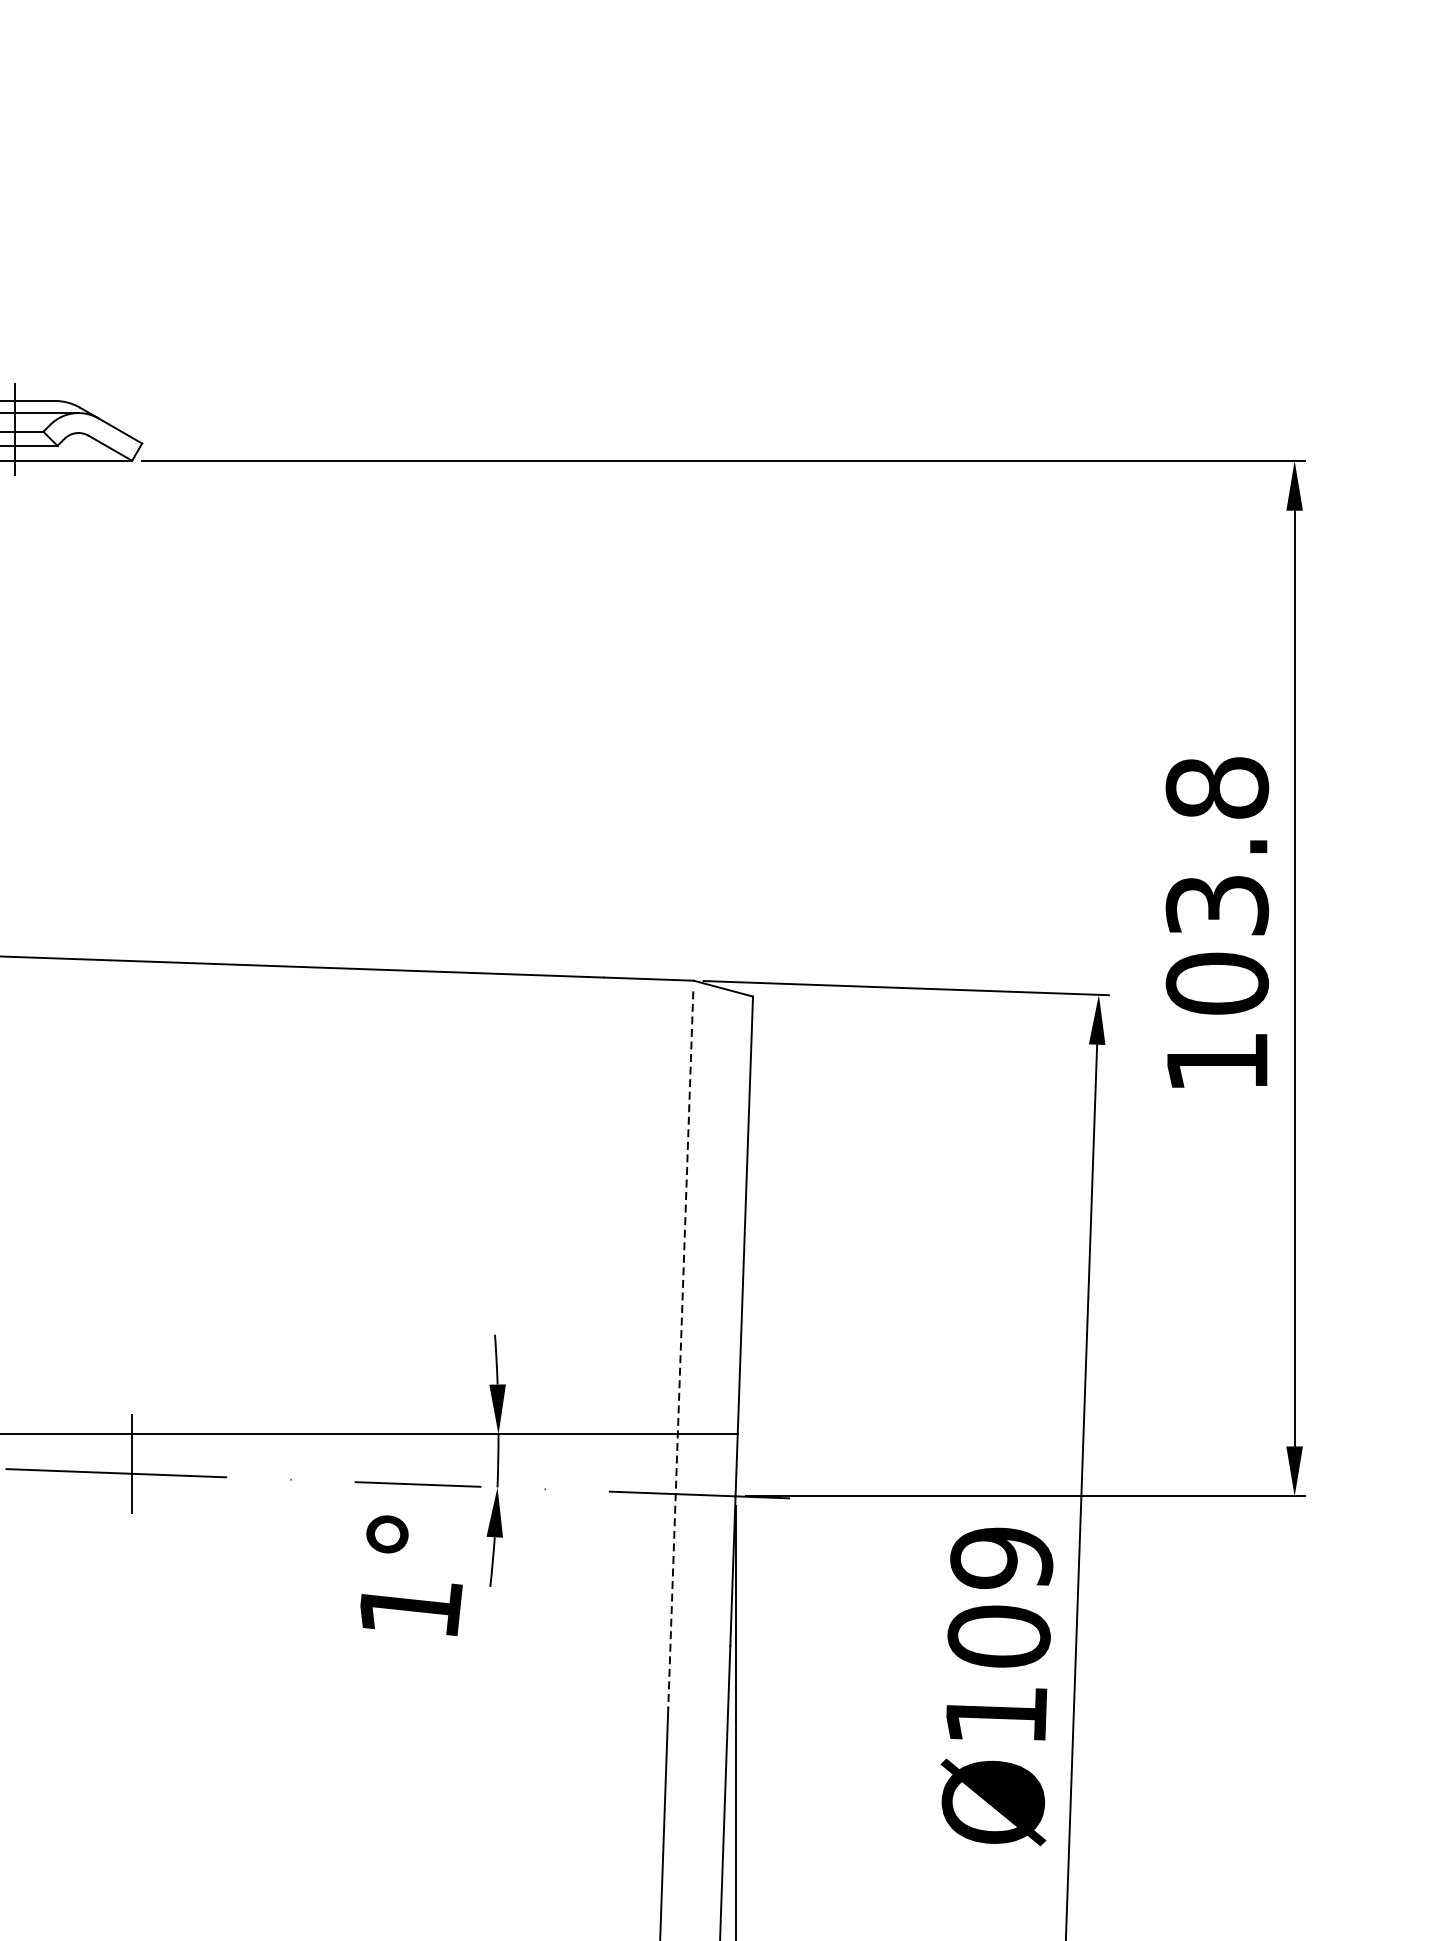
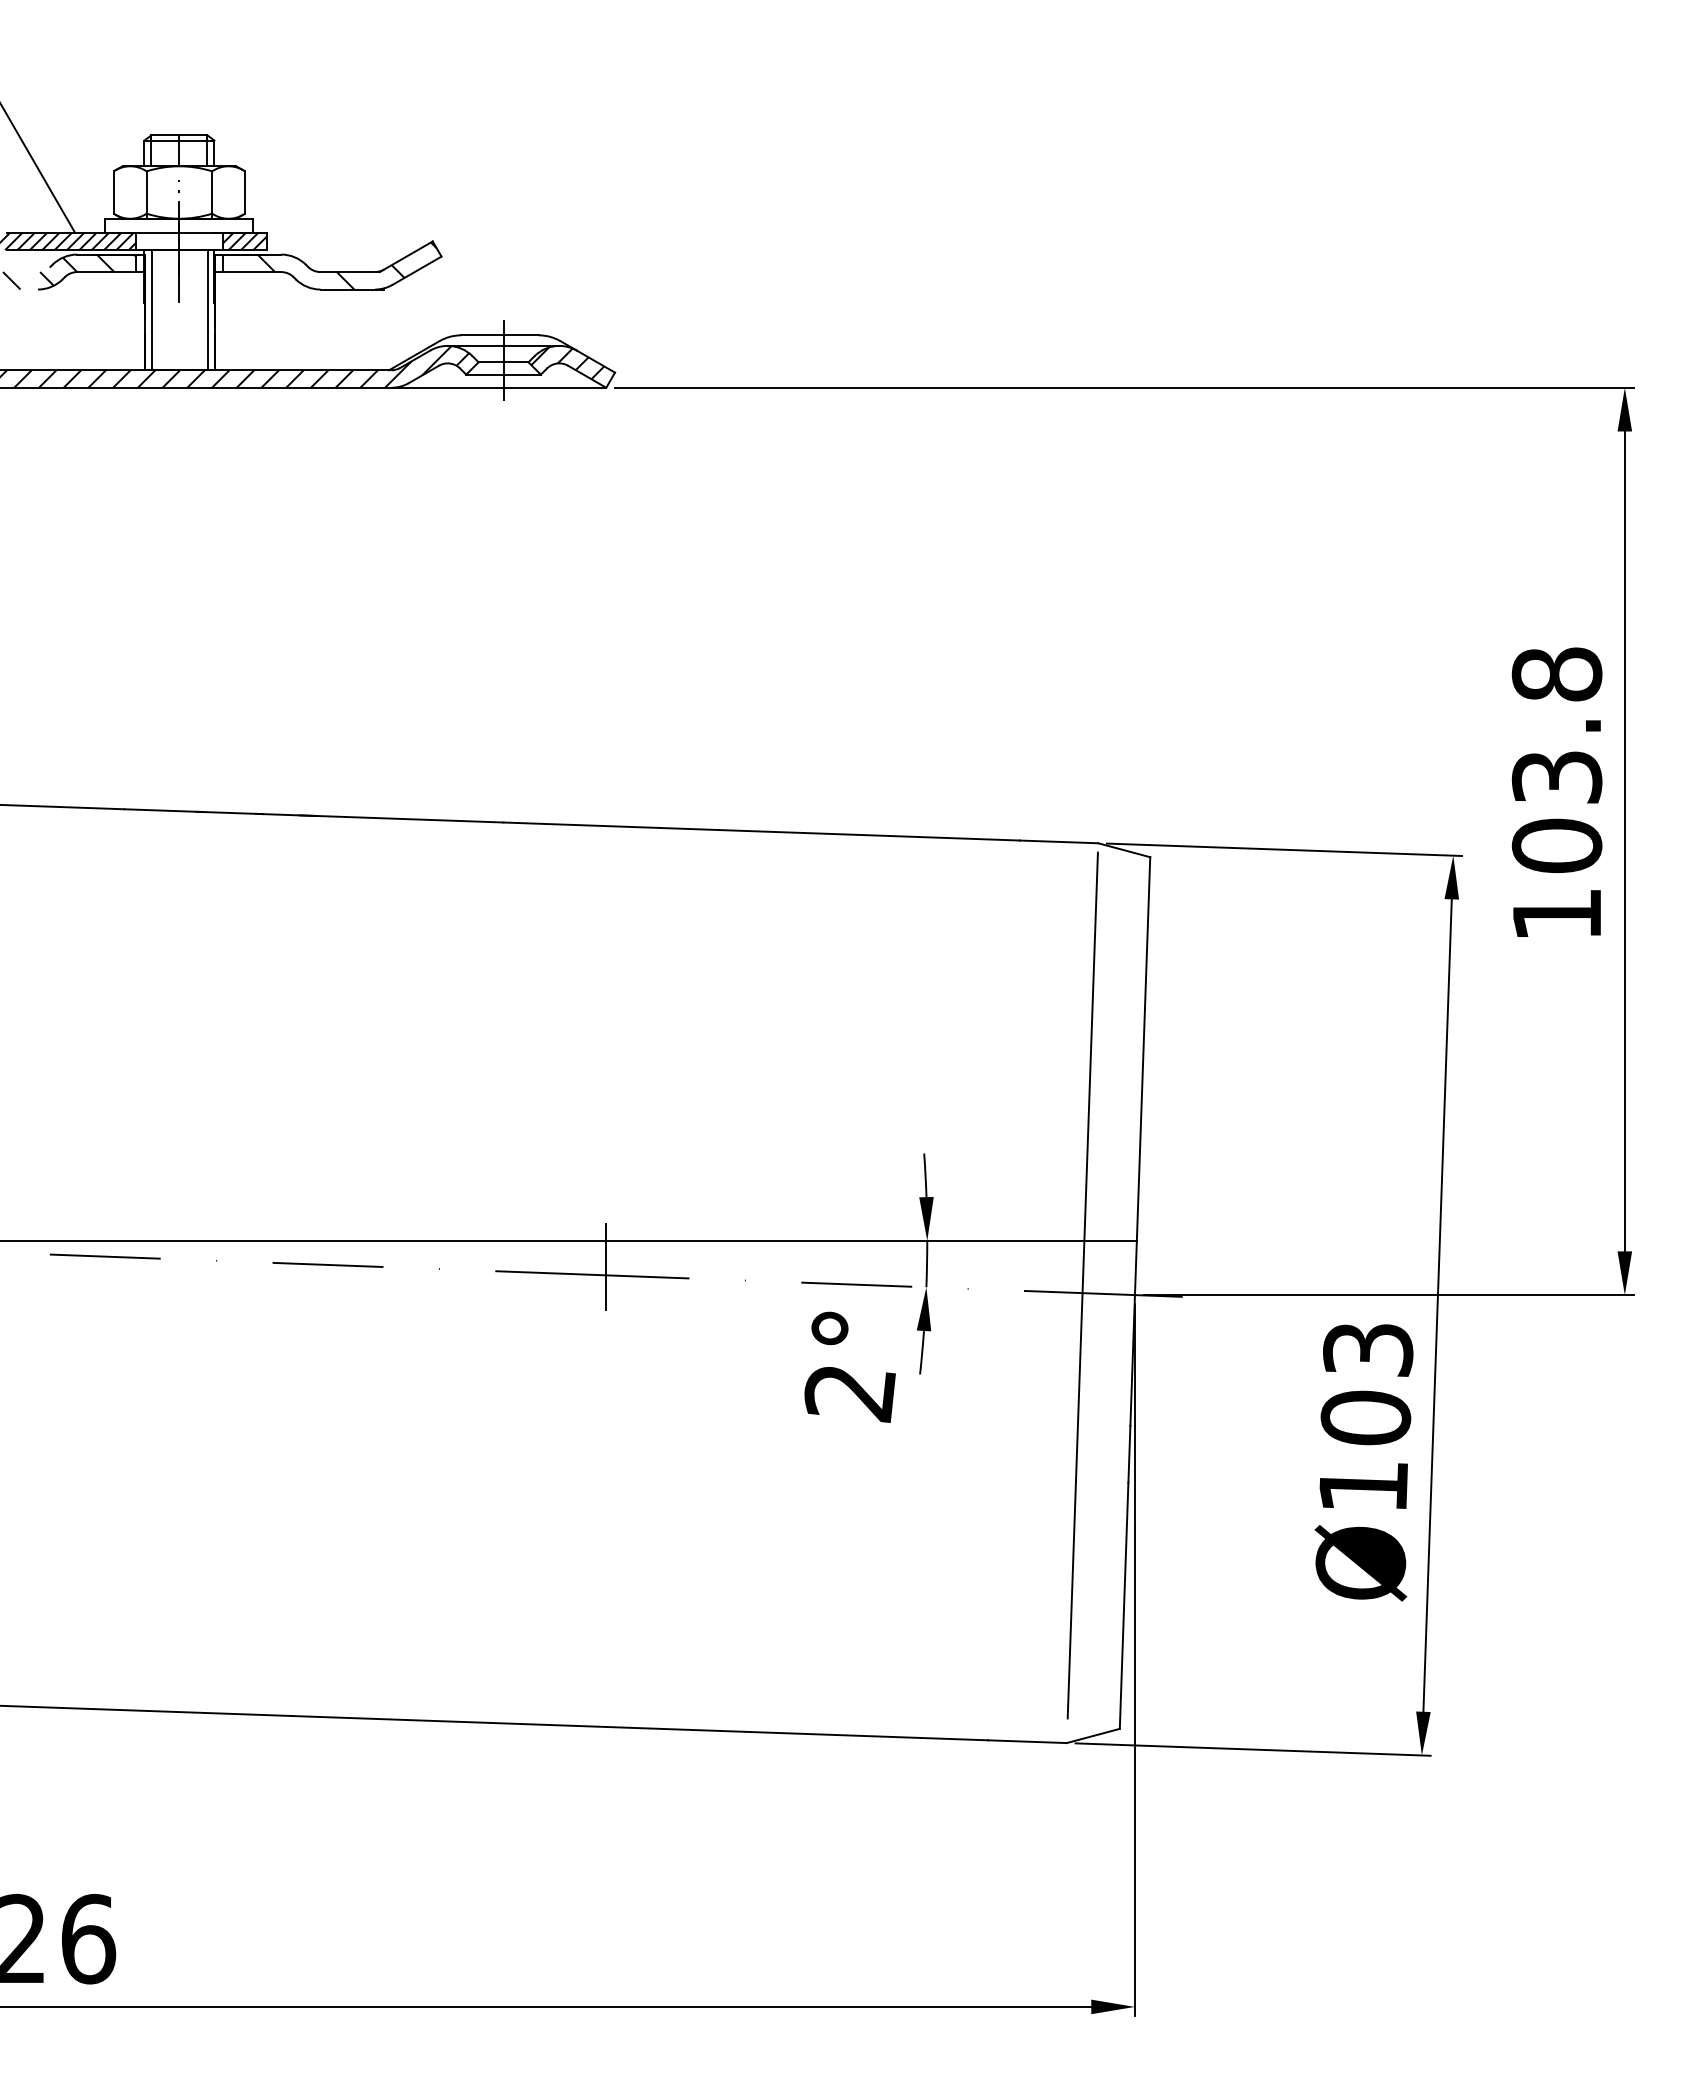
hatch: (87, 433) -> (567, 363), added
line: (680, 1350) -> (1086, 1167), dashed -> solid
text: (1002, 1558) -> (1368, 1349), Ø109 -> Ø103
text: (409, 1609) -> (849, 1394), 1° -> 2°

